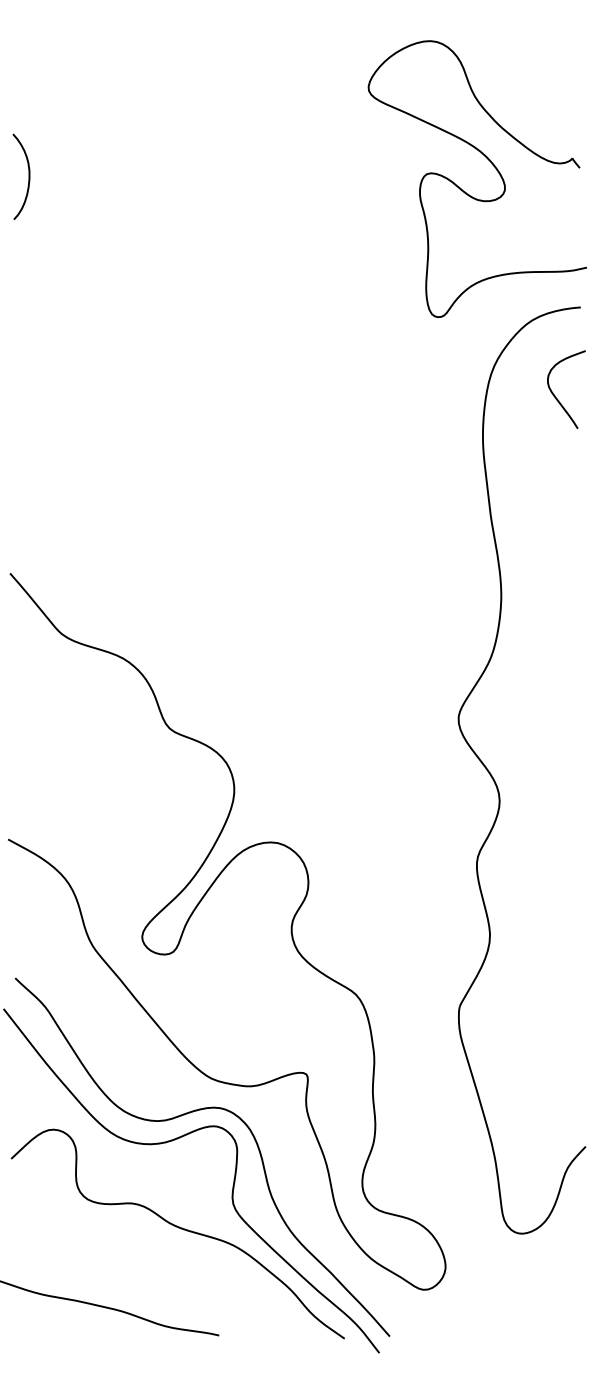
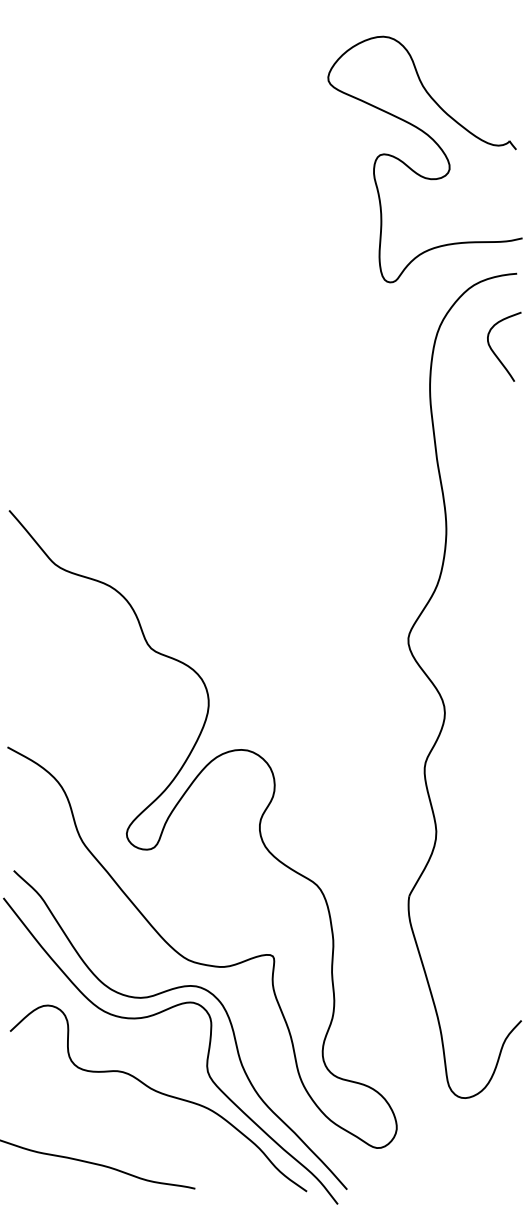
curve: (28, 176) -> (25, 157), removed

